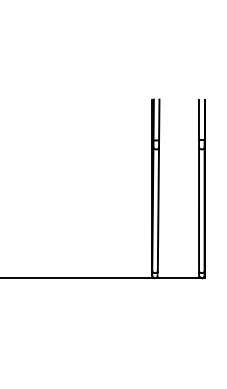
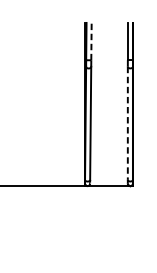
line: (159, 119) -> (91, 41), solid -> dashed
line: (199, 209) -> (128, 123), solid -> dashed

